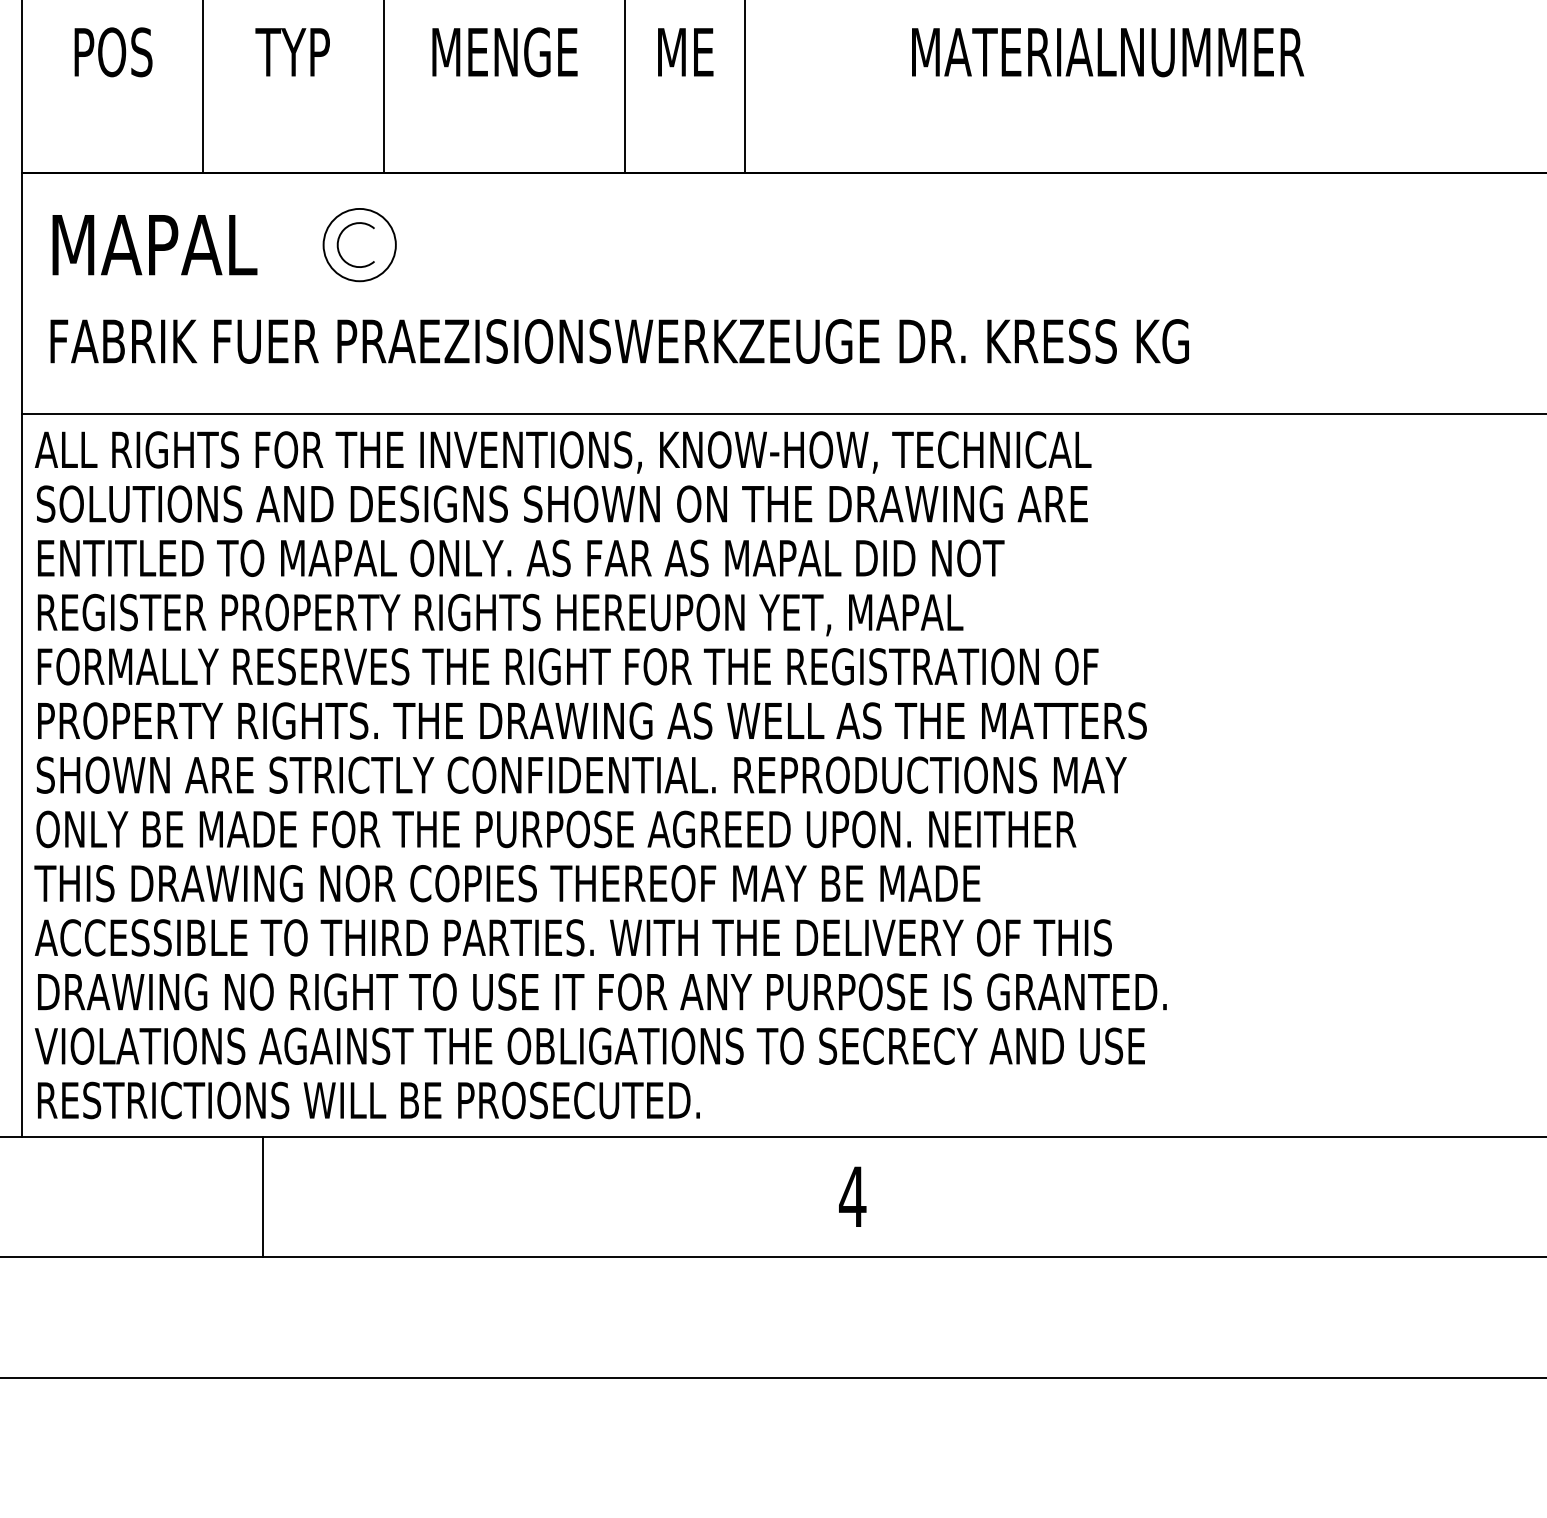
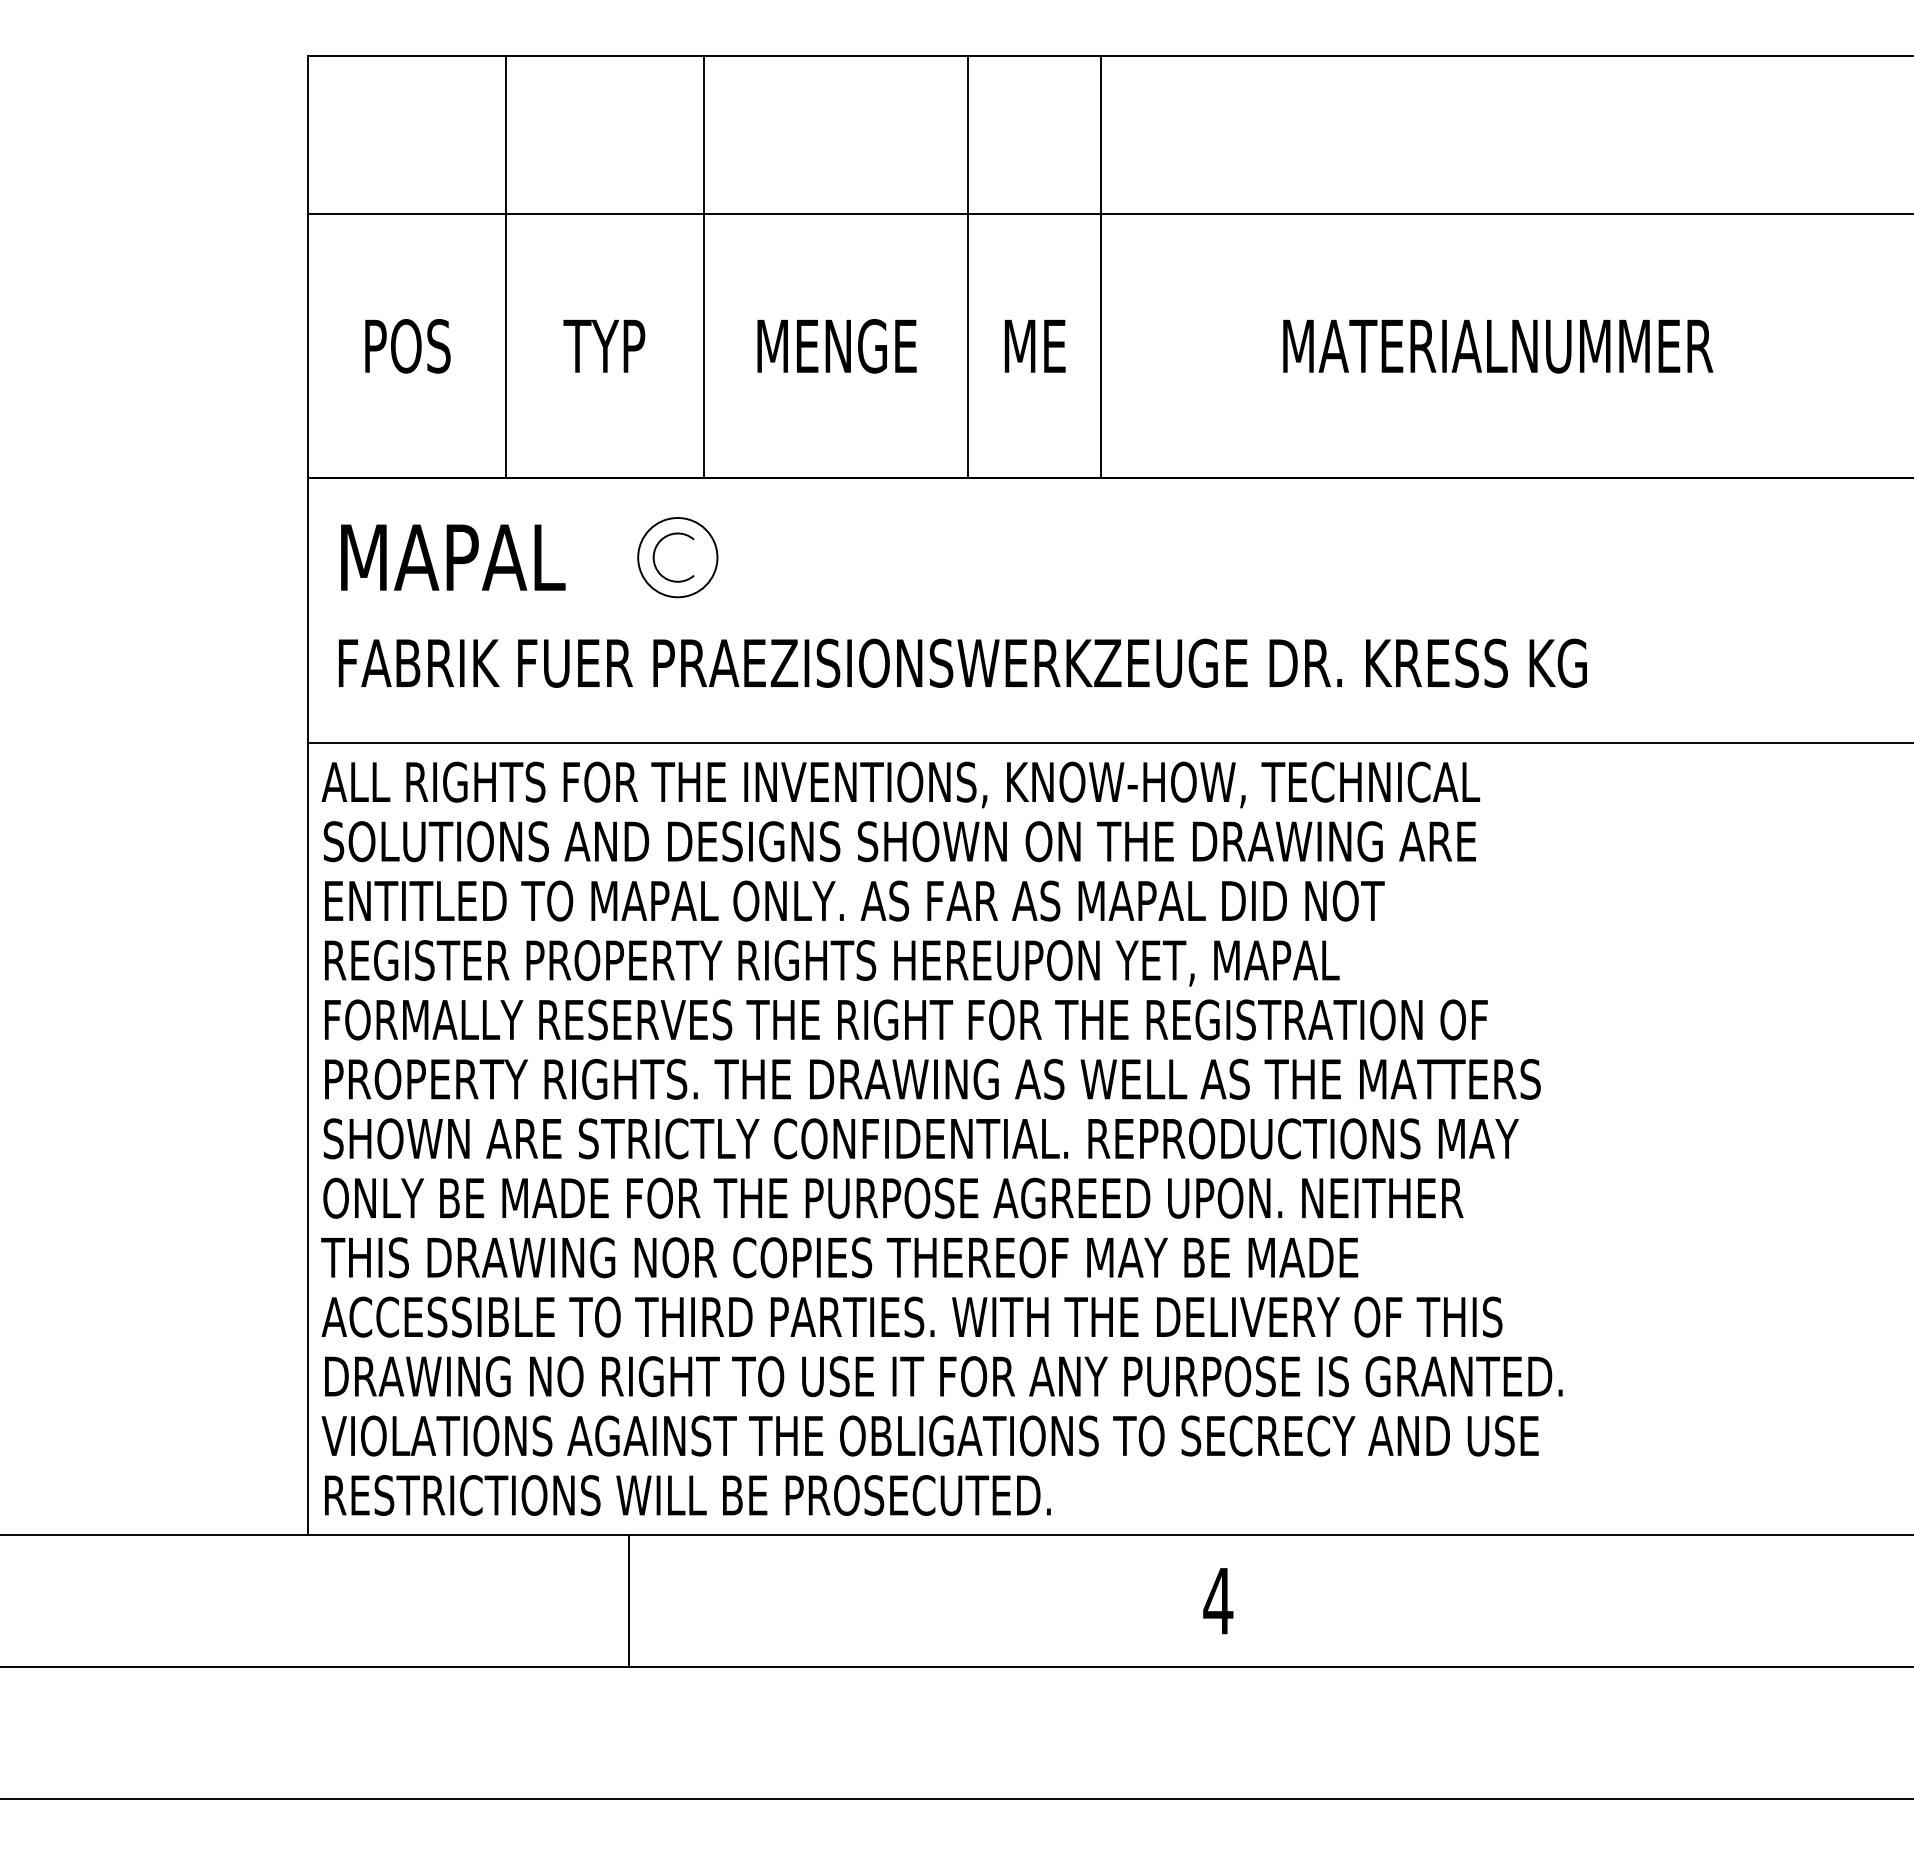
line: (263, 1197) -> (629, 1601), moved

